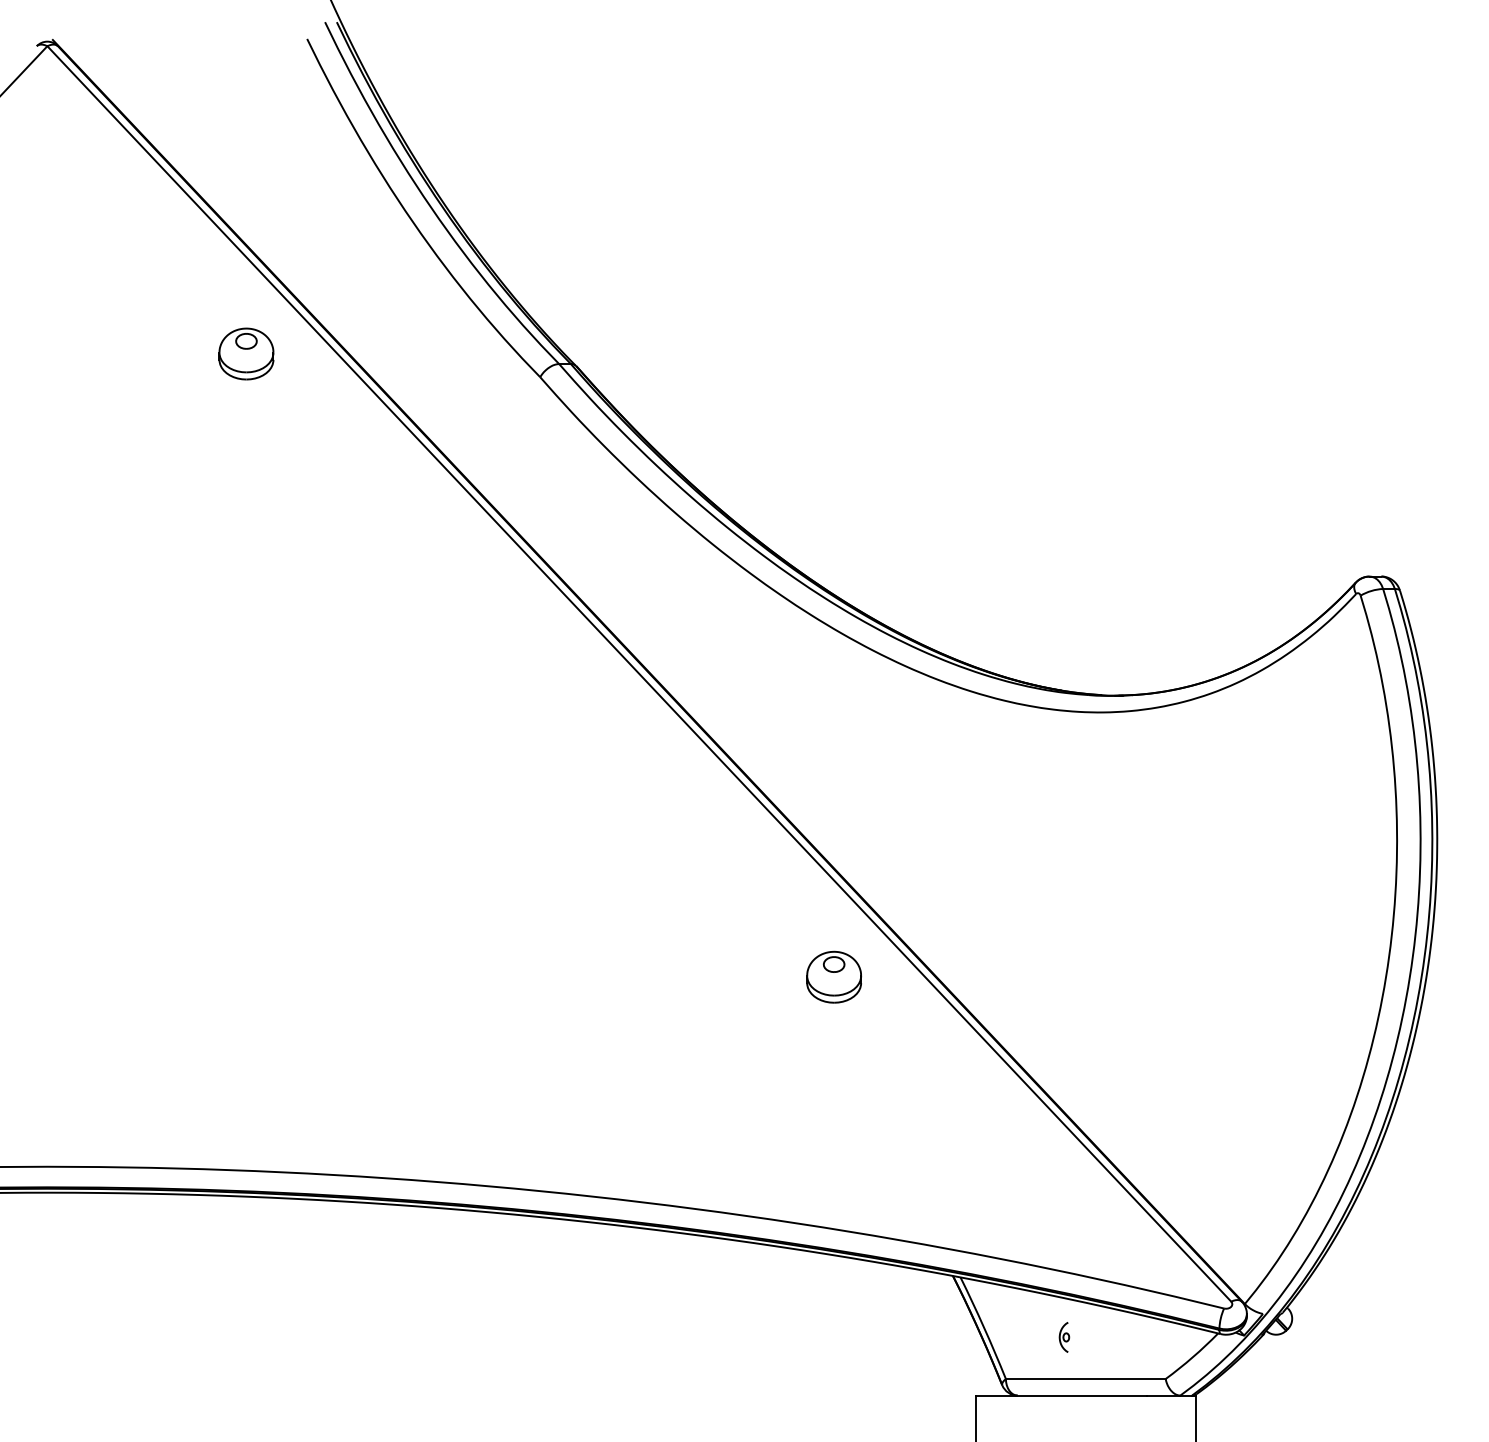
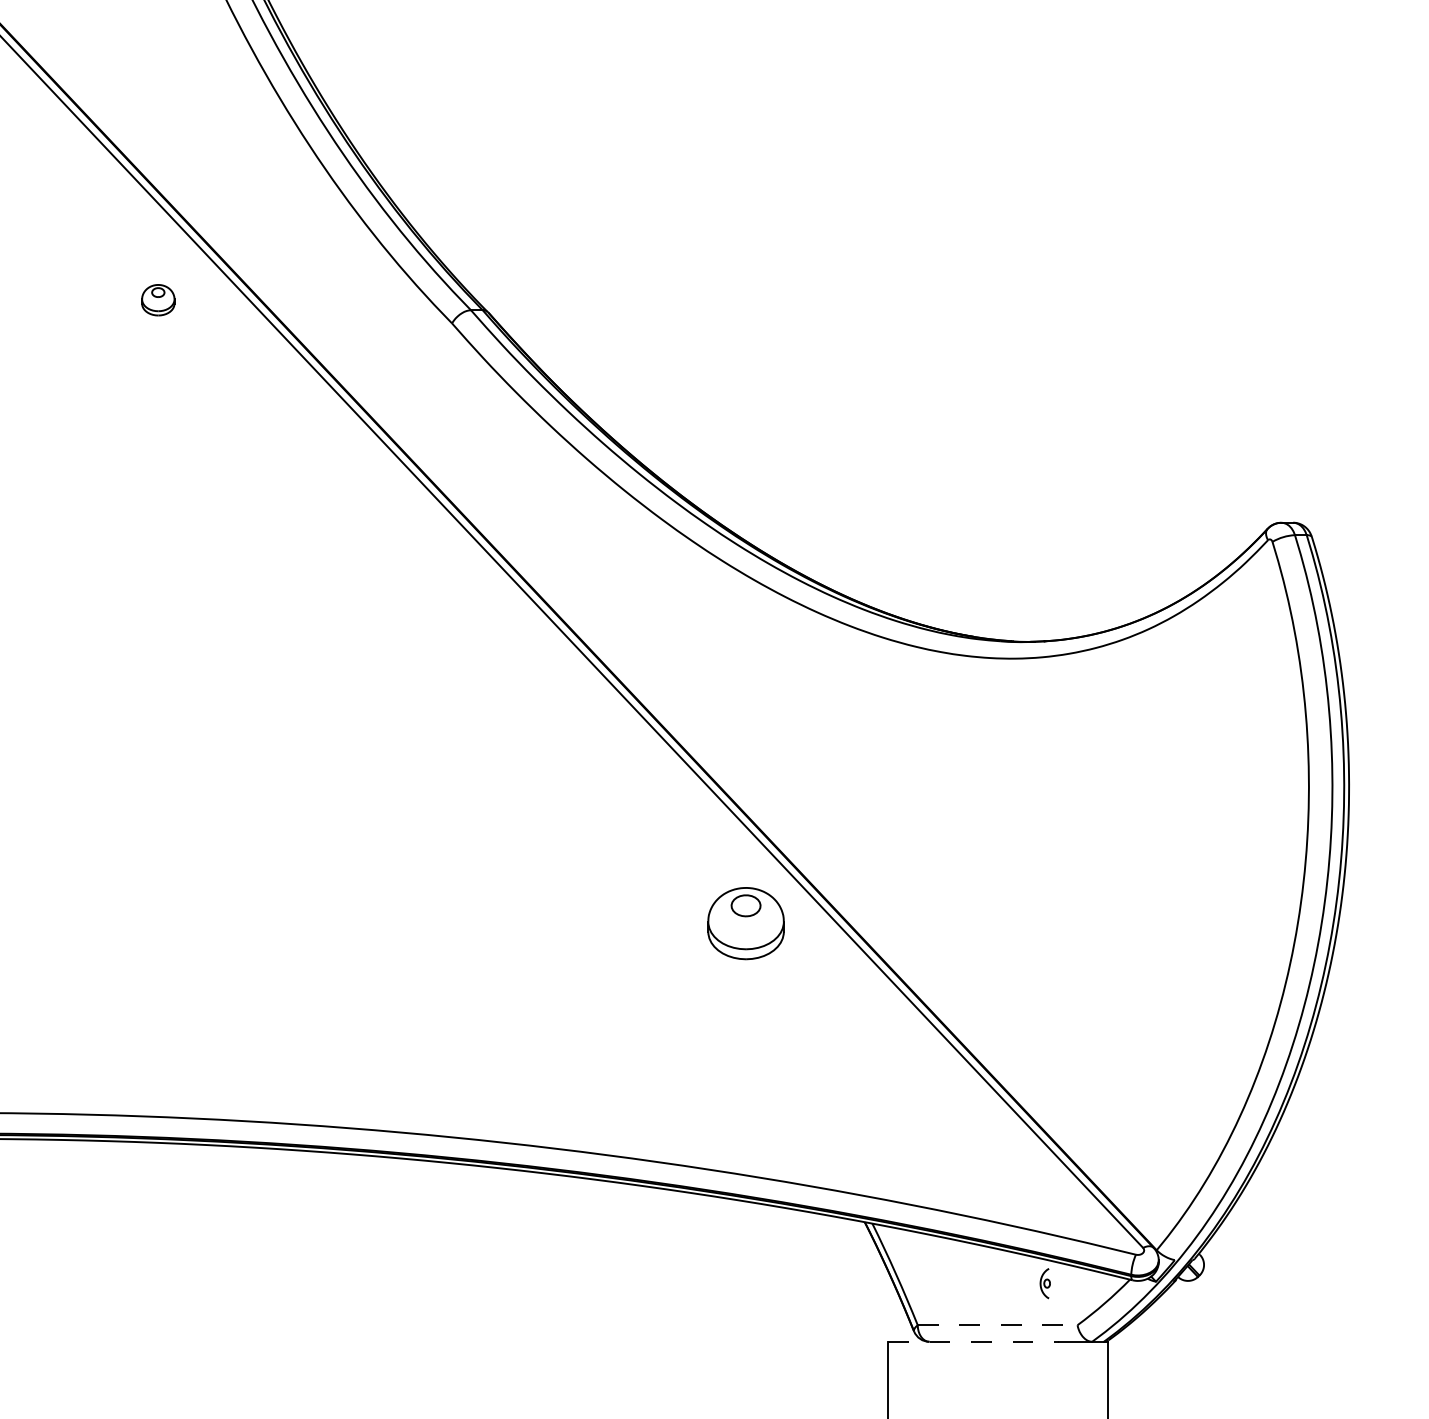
part: (246, 353) -> (158, 299), size x0.6
part: (833, 976) -> (745, 922), size x1.4
part: (1064, 1337) -> (1045, 1283), moved
line: (1085, 1378) -> (997, 1324), solid -> dashed
line: (1061, 1395) -> (973, 1341), solid -> dashed

